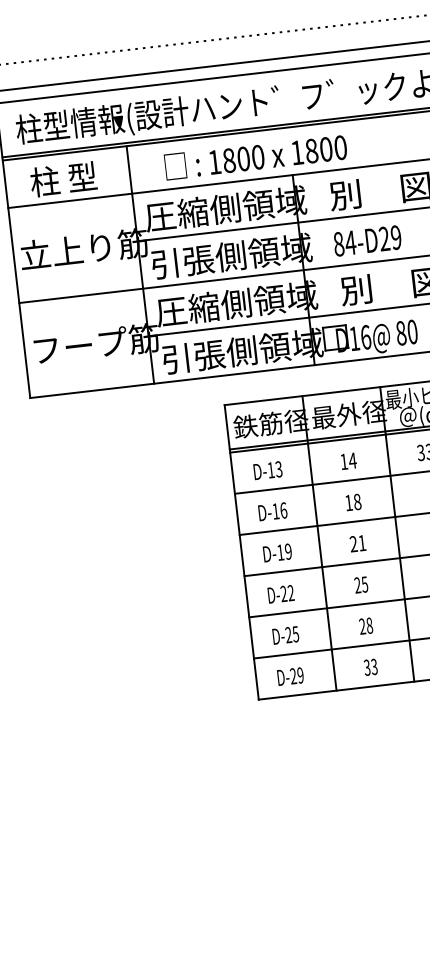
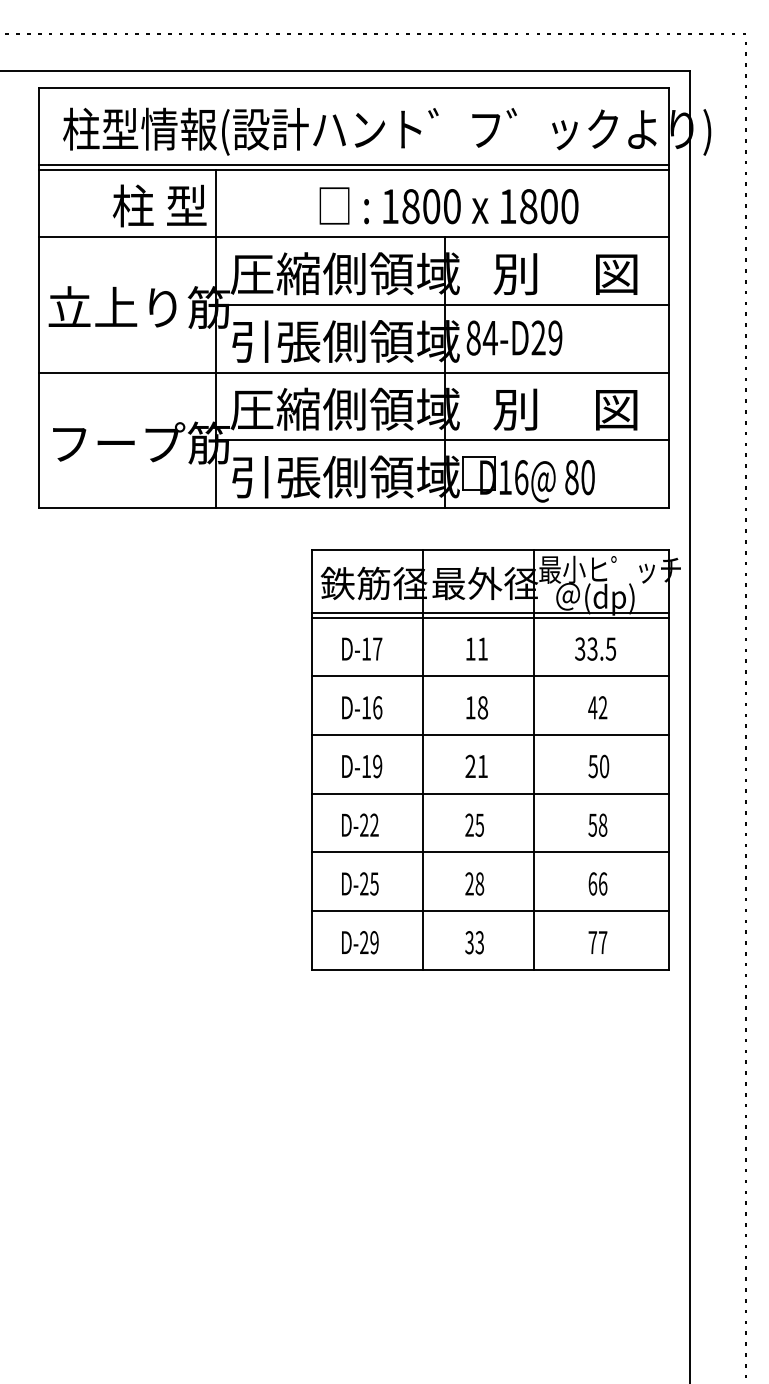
text: (255, 156) -> (448, 205), moved
text: (63, 179) -> (159, 205), moved
text: (367, 240) -> (514, 337), moved
text: (352, 460) -> (482, 648), 14 -> 11
text: (278, 468) -> (377, 648), D-13 -> D-17

